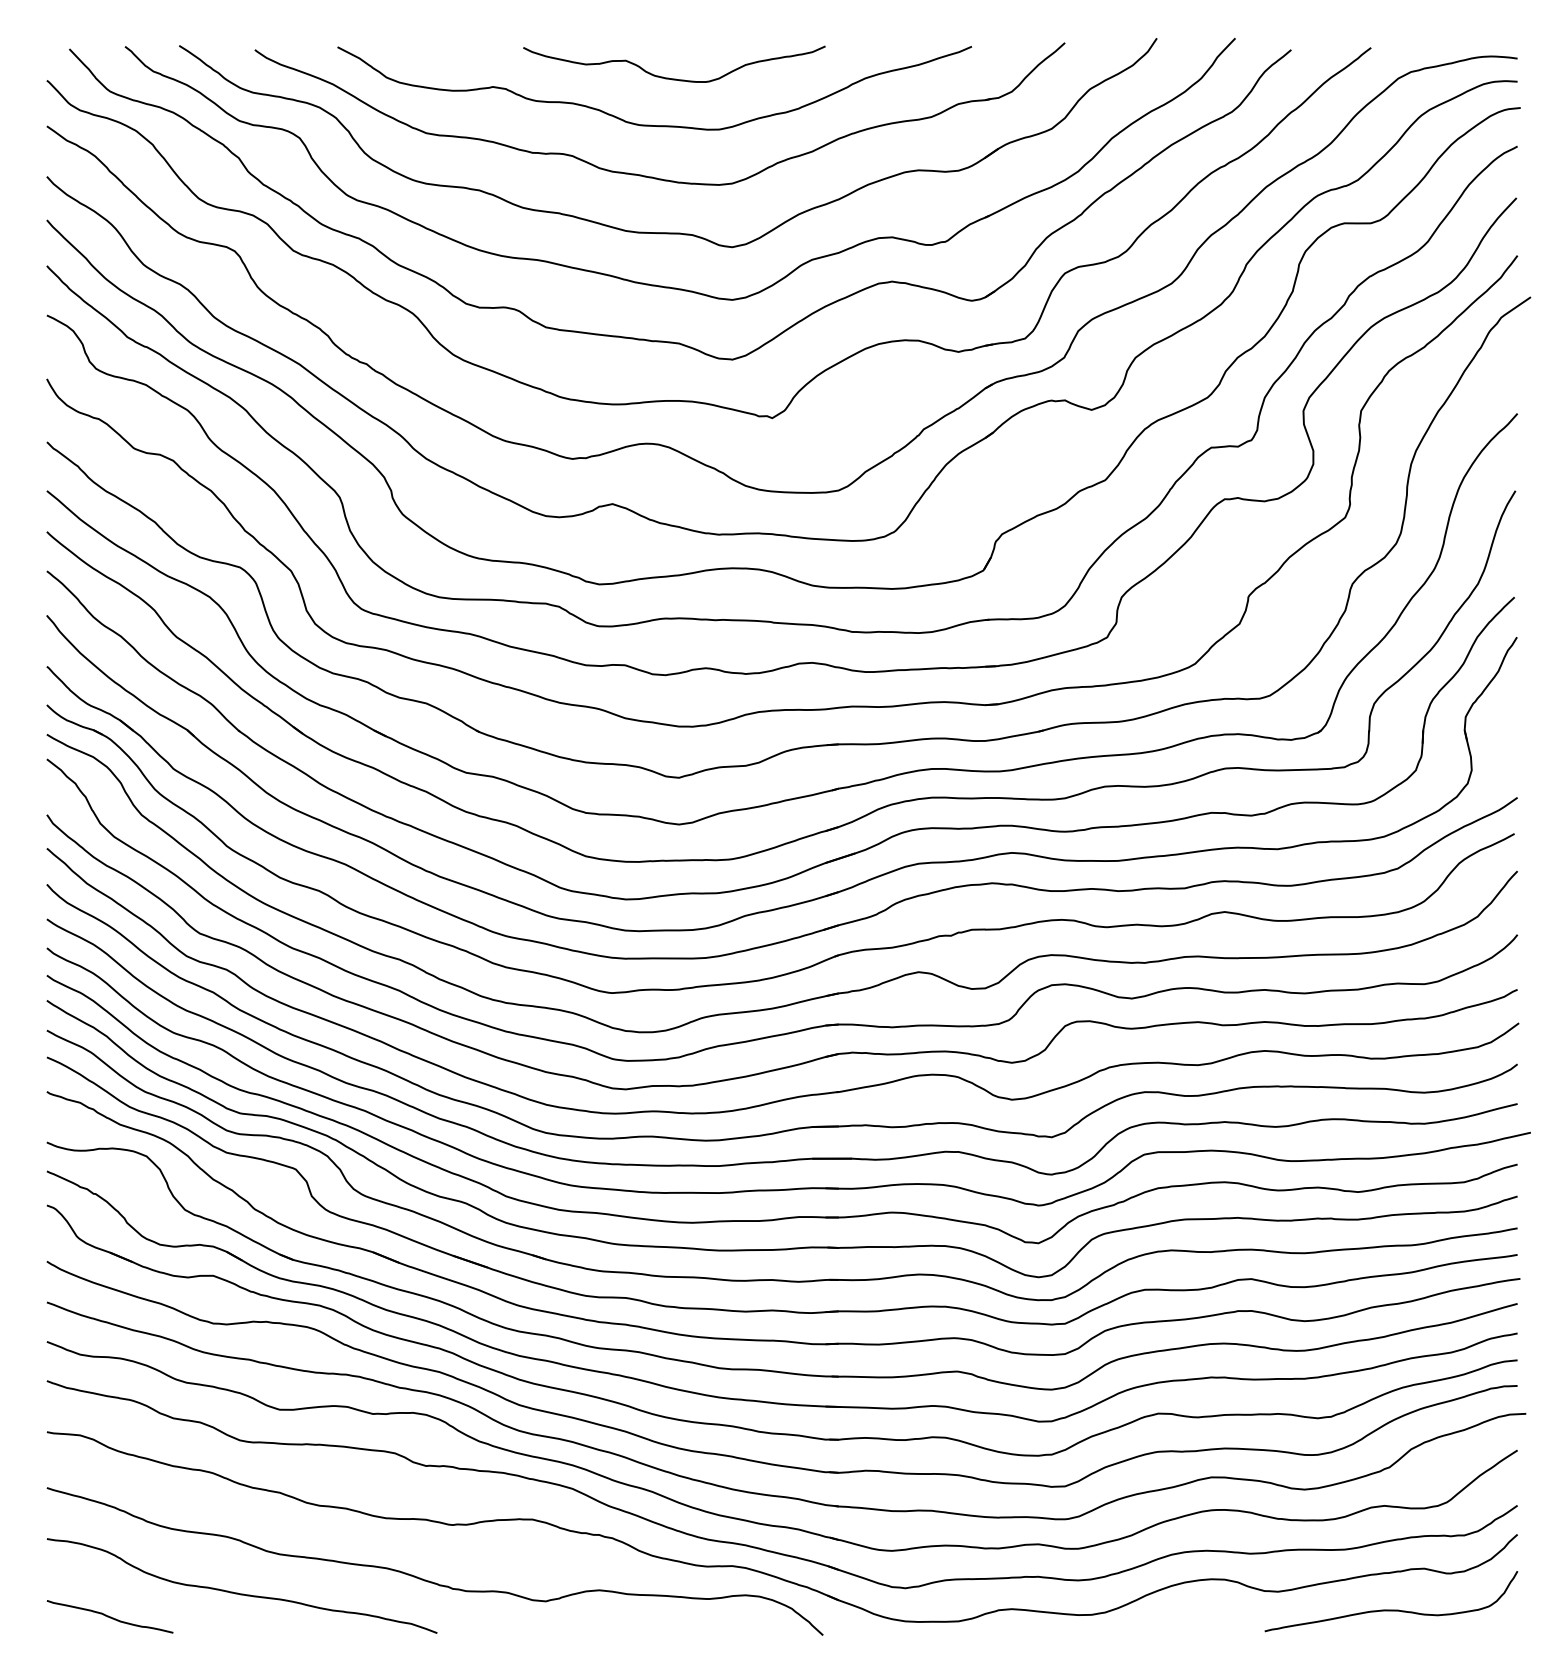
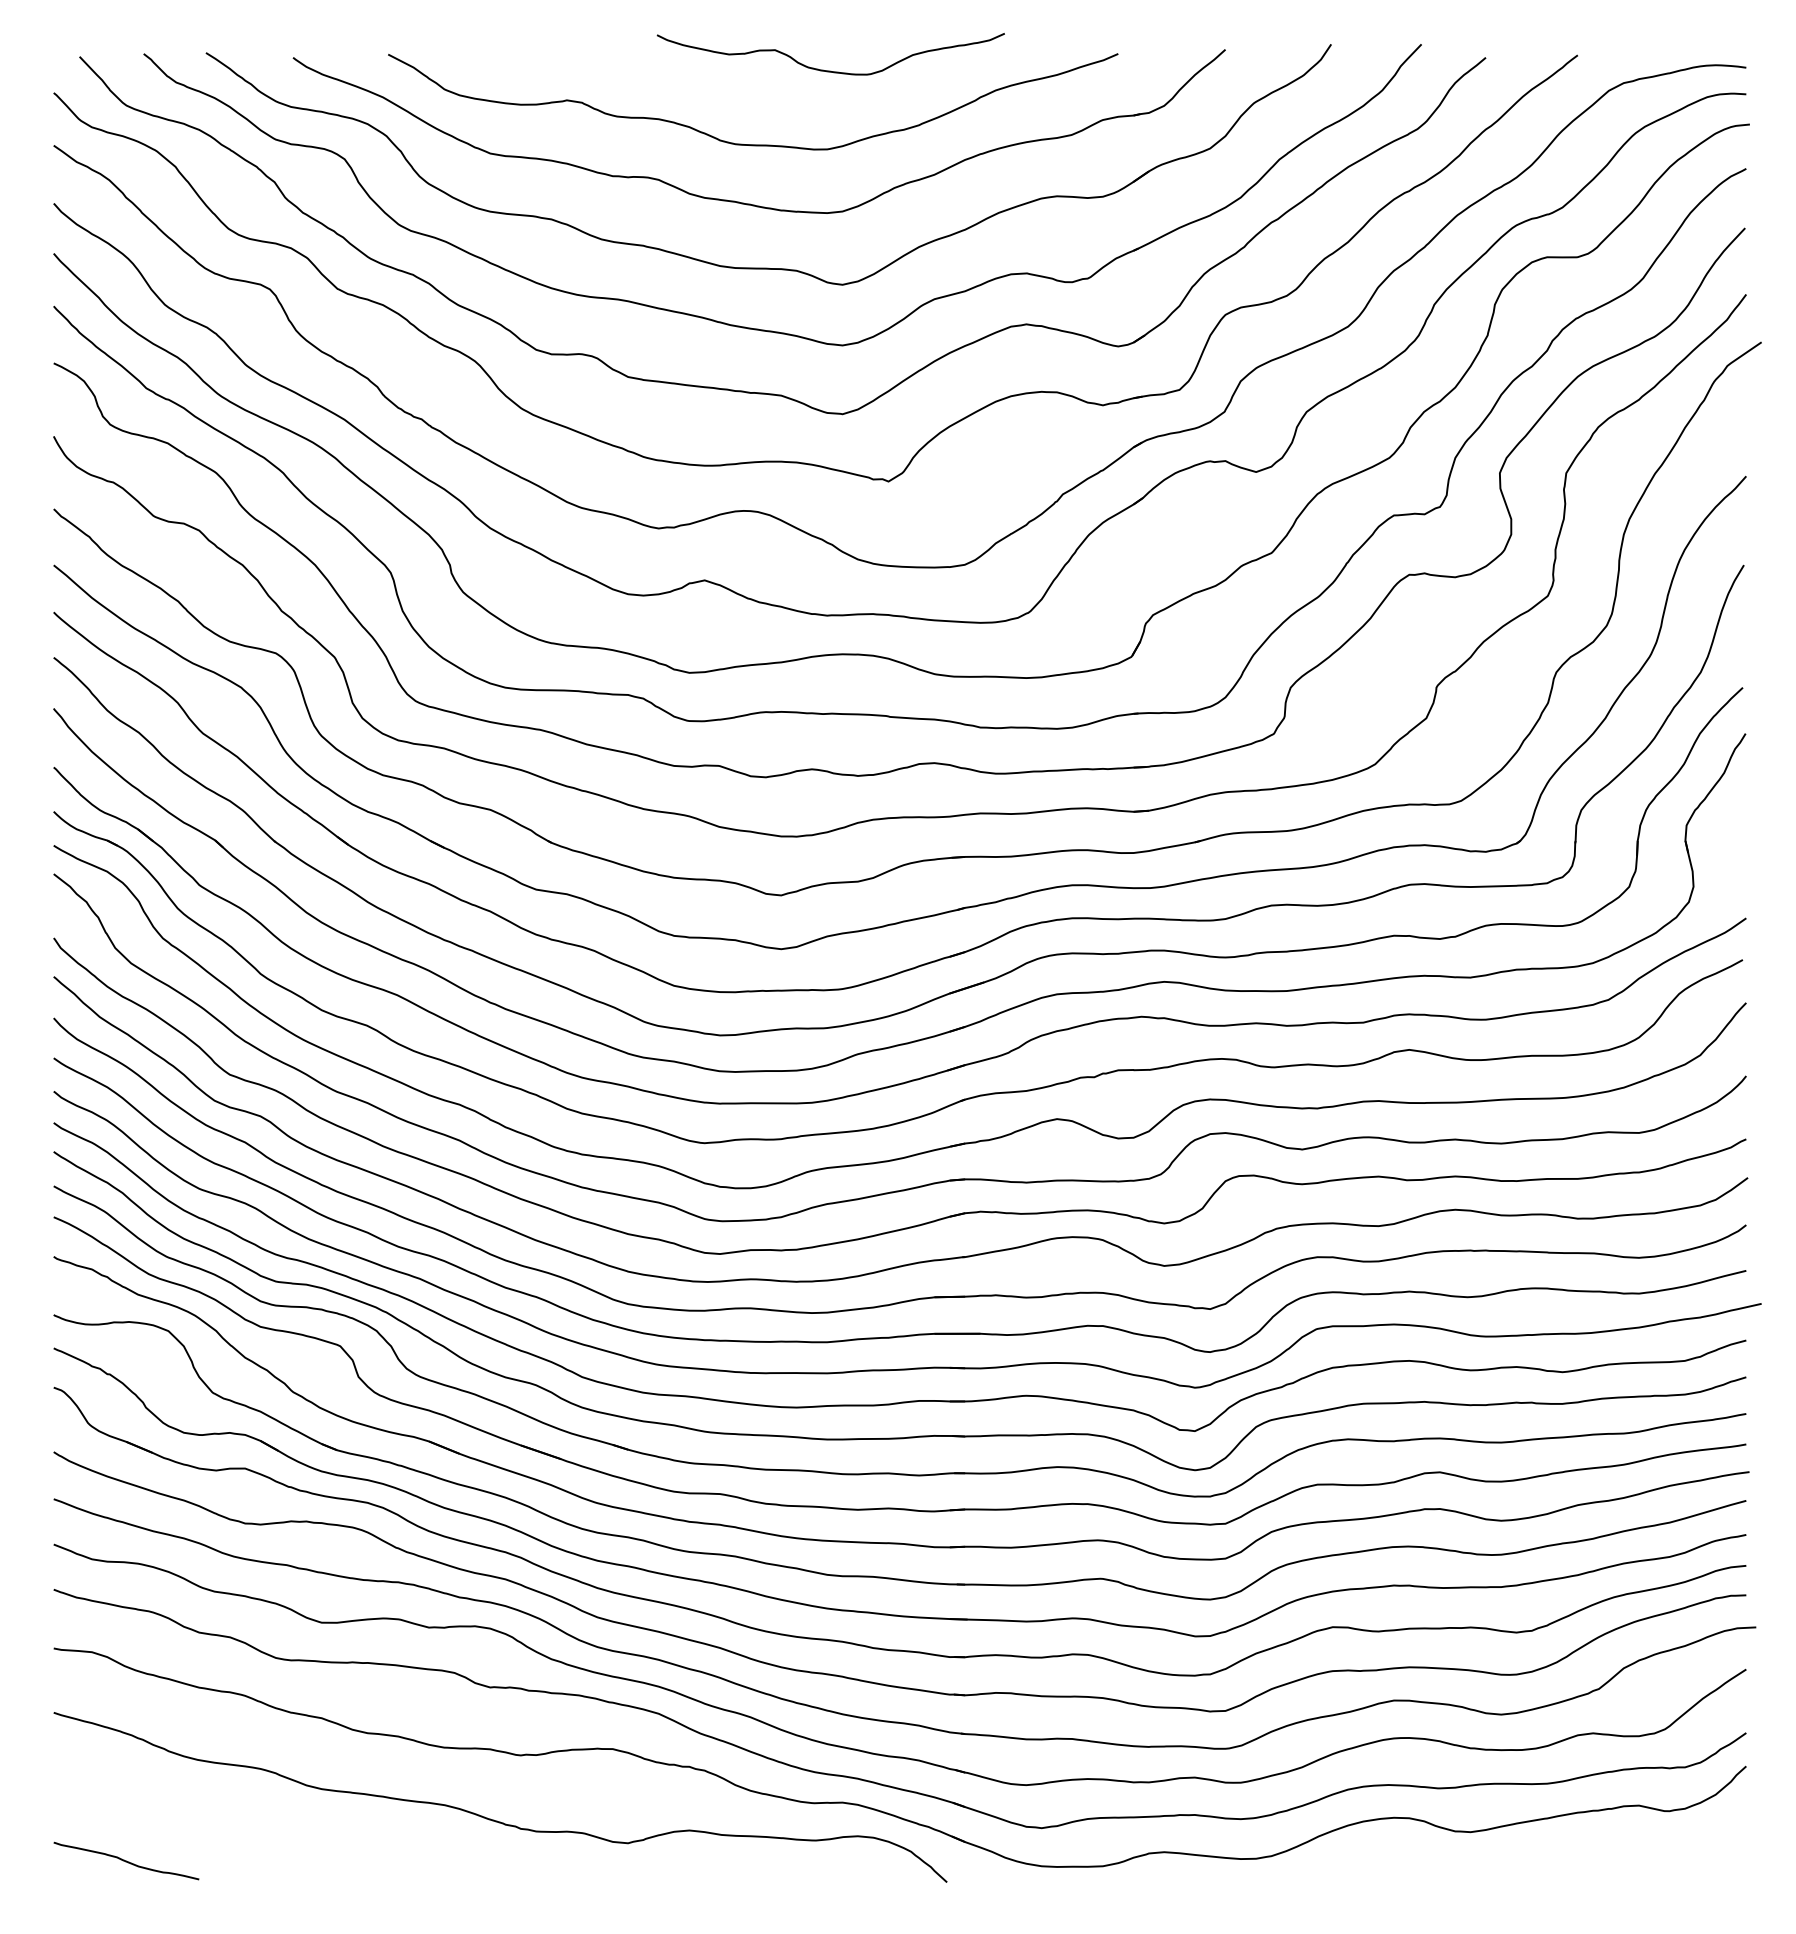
curve: (674, 78) -> (830, 70), moved
curve: (239, 1592) -> (275, 1833), removed
curve: (1390, 1609) -> (1600, 1852), removed

